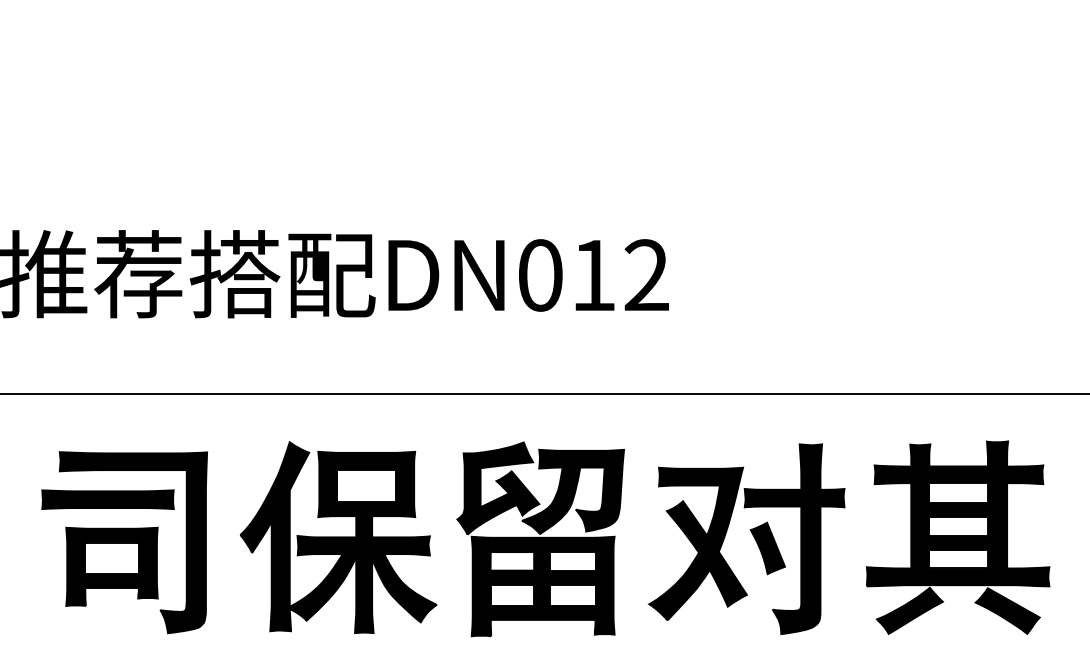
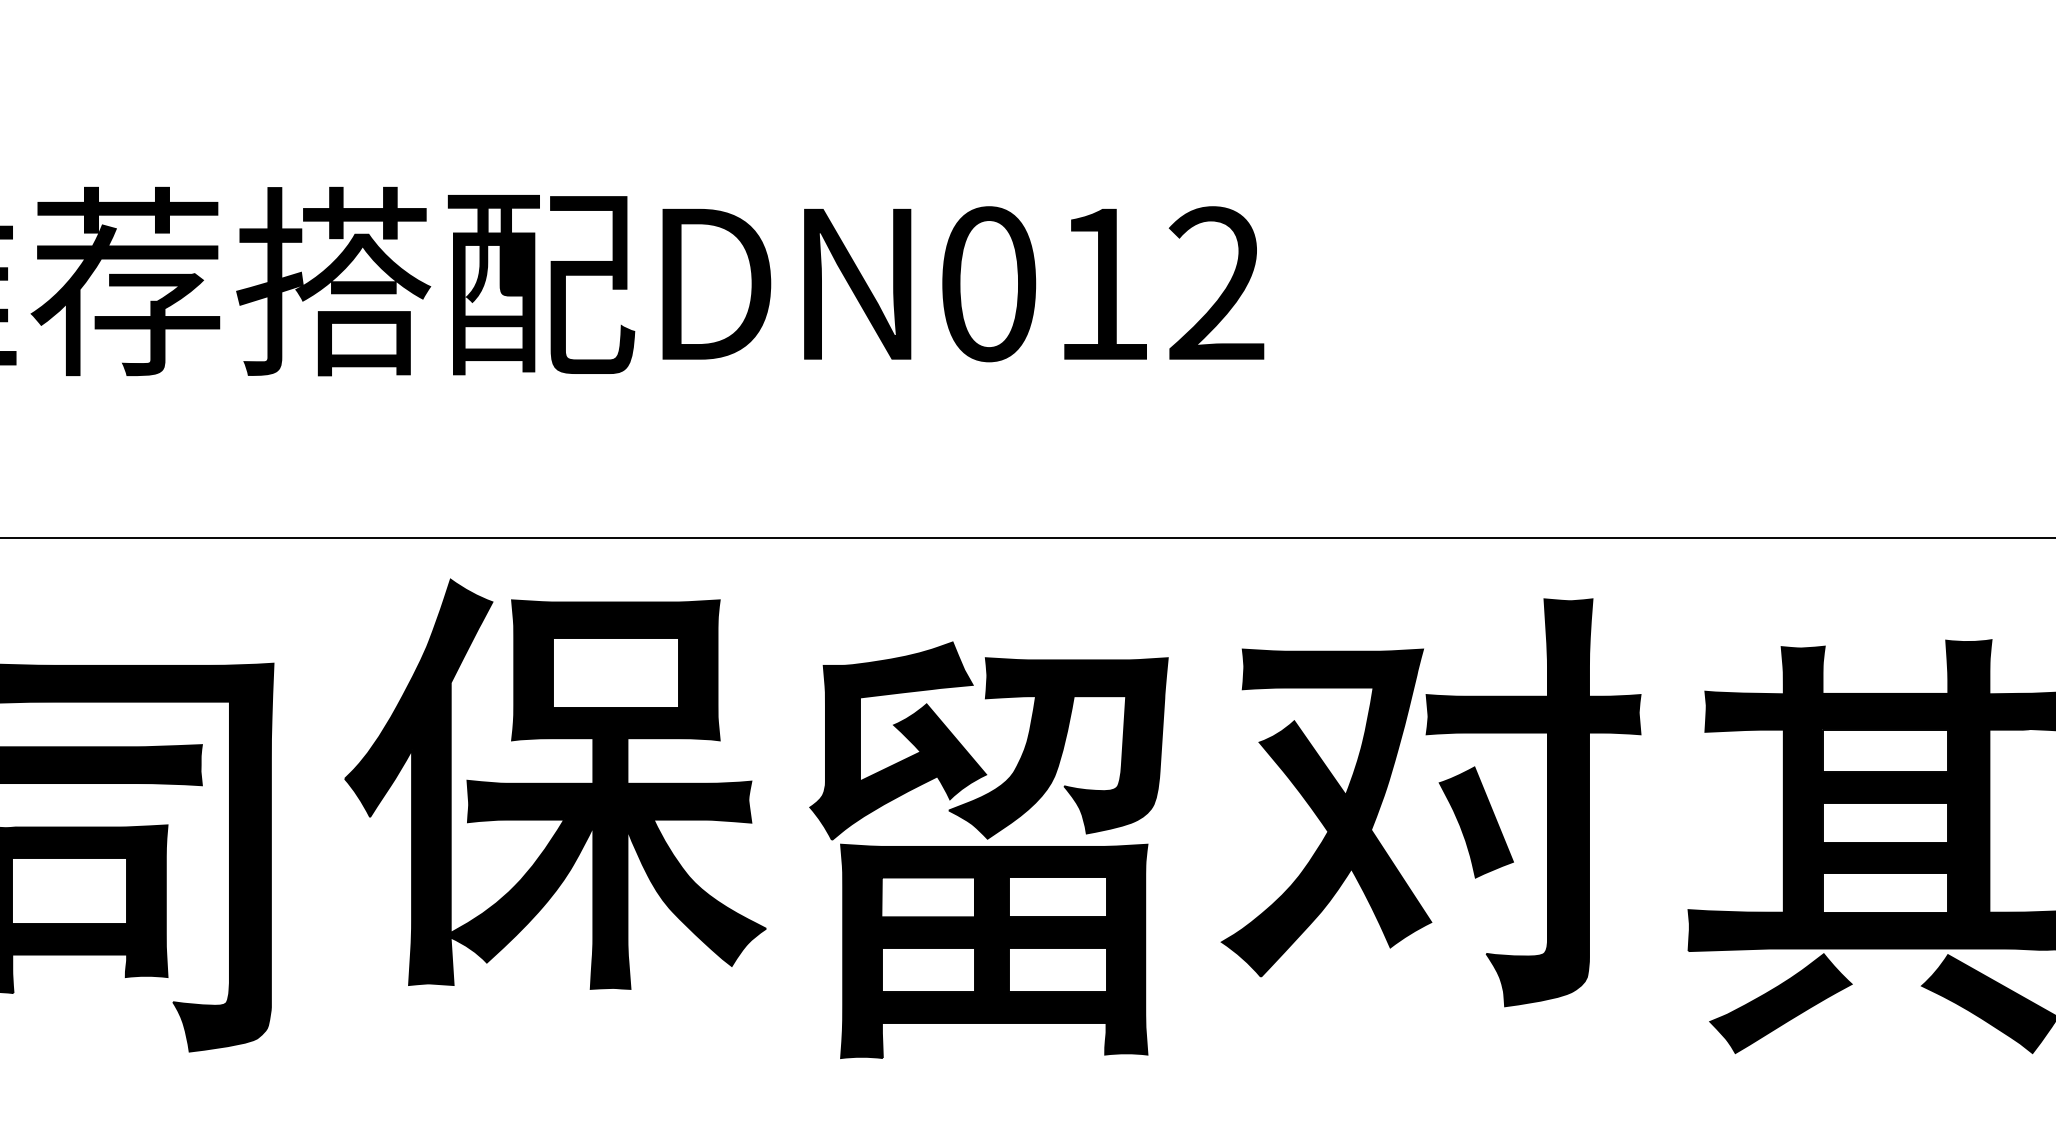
part: (752, 535) -> (1443, 794), moved
part: (338, 537) -> (555, 784), moved

